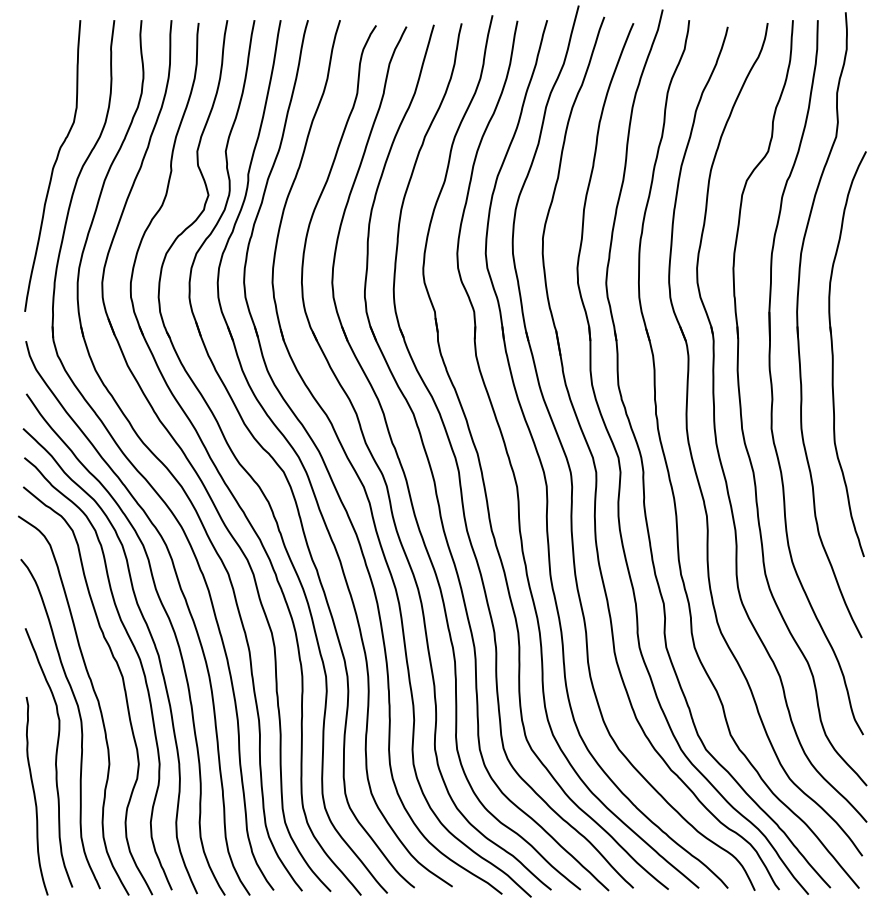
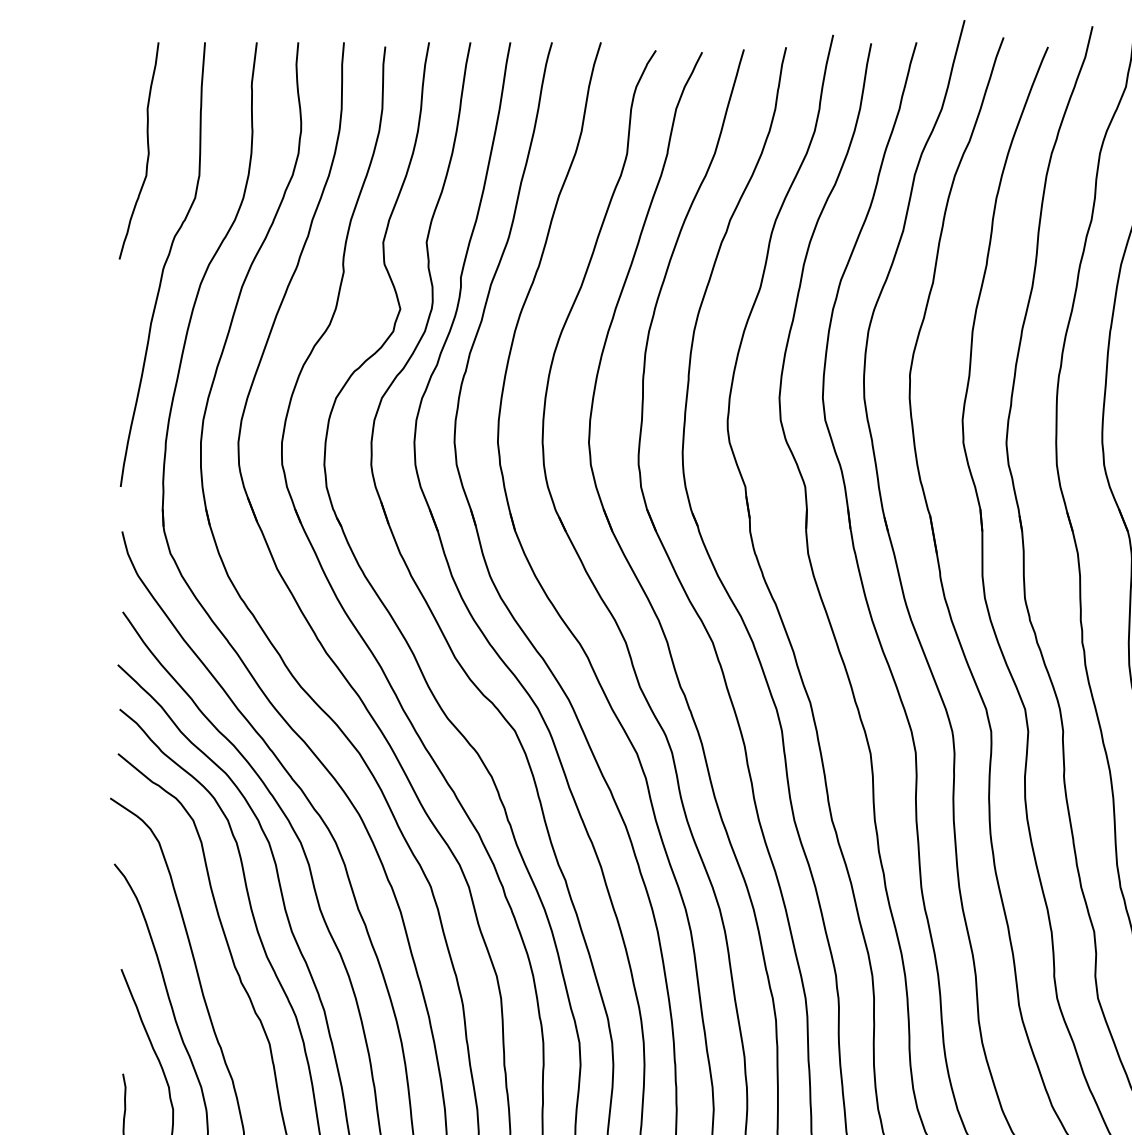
curve: (42, 91) -> (147, 151), added

